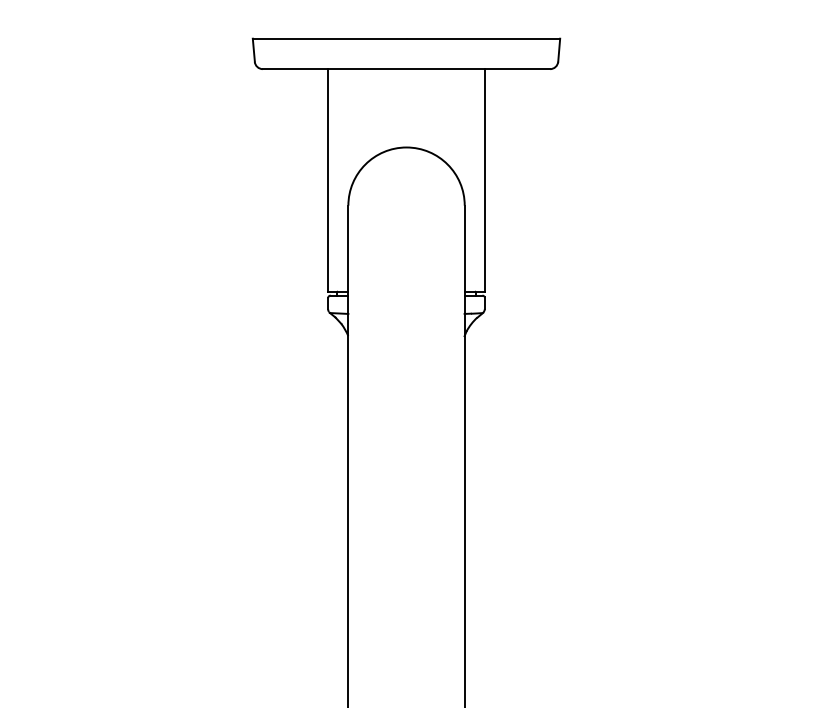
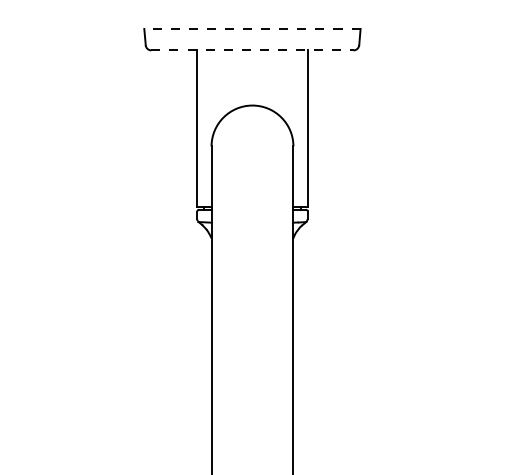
line: (406, 38) -> (252, 28), solid -> dashed
line: (406, 69) -> (252, 50), solid -> dashed

